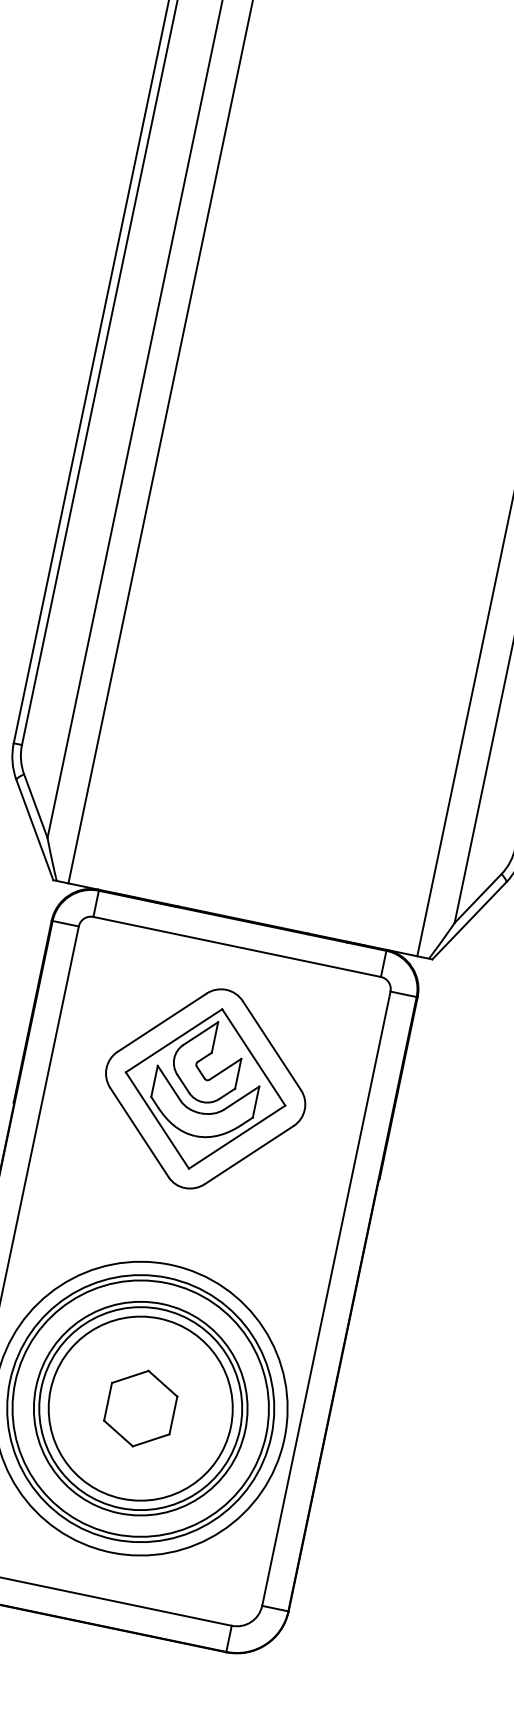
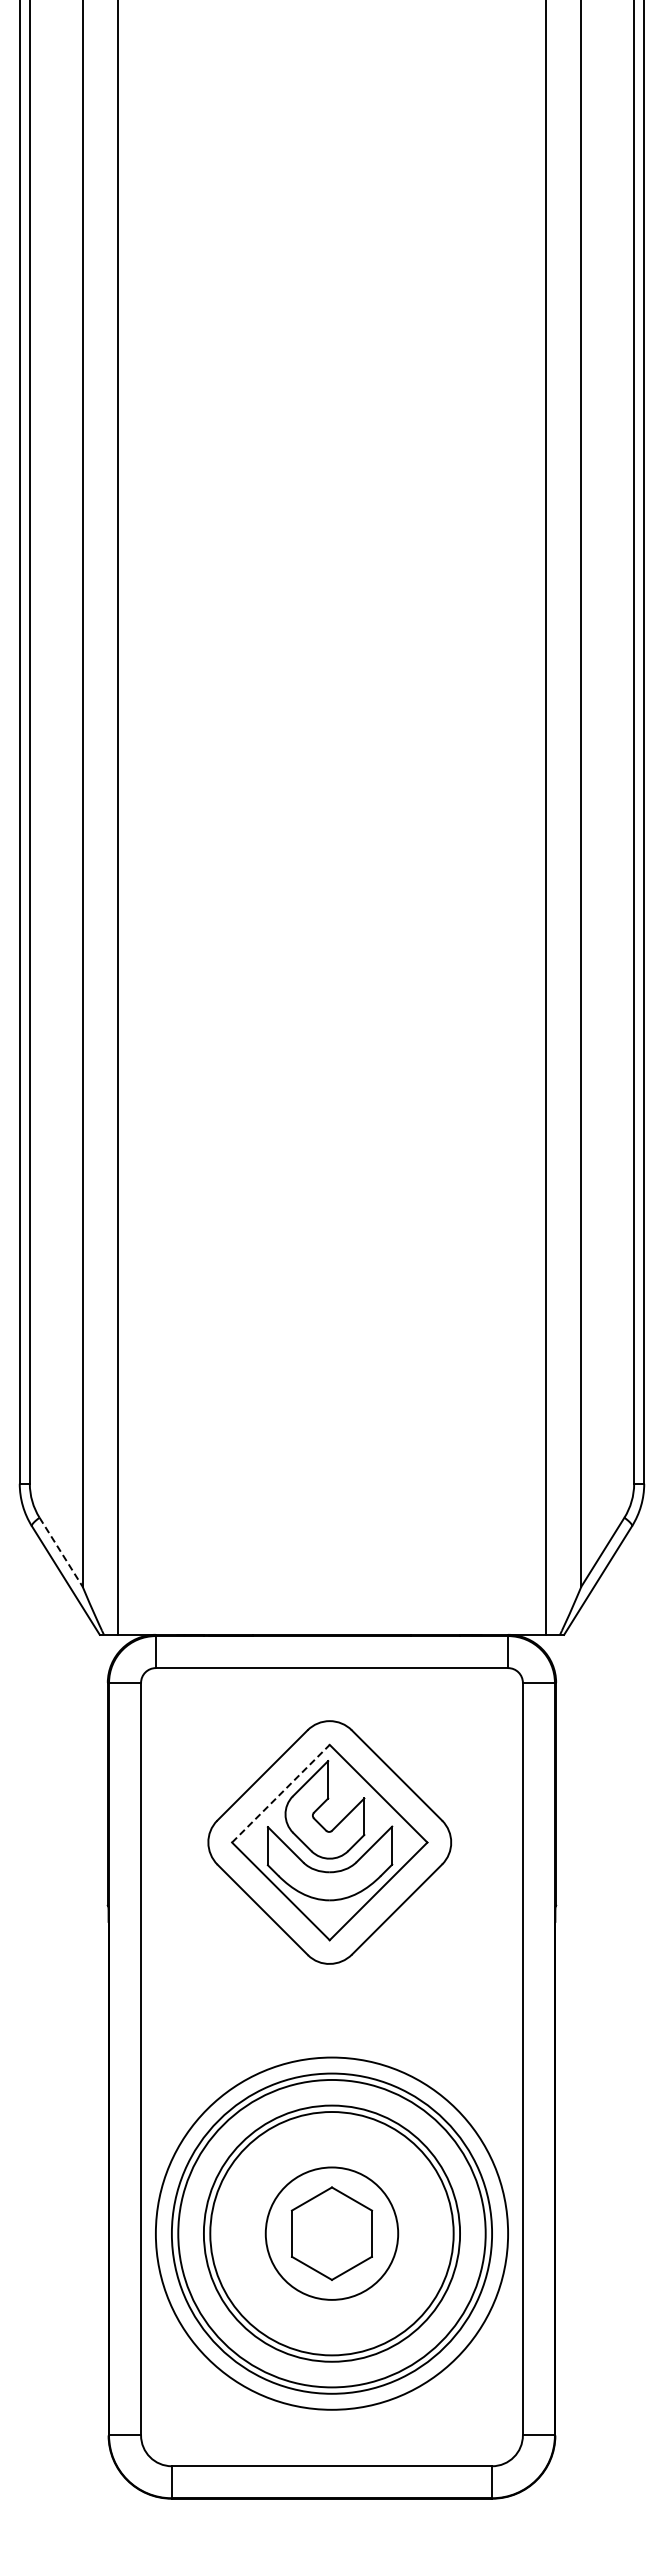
line: (36, 806) -> (61, 1552), solid -> dashed
line: (174, 1040) -> (281, 1793), solid -> dashed
circle: (140, 1408) -> (331, 2233), size x0.6

